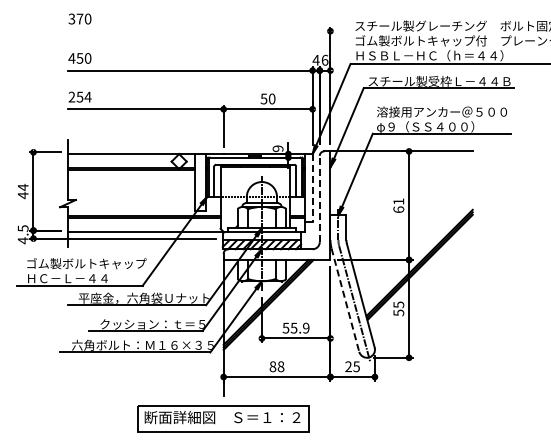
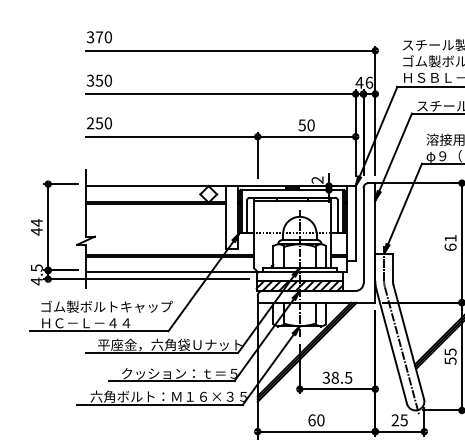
line: (198, 31) -> (229, 51), added
text: (71, 58) -> (90, 80), 450 -> 350
text: (87, 96) -> (107, 122), 254 -> 250
text: (278, 148) -> (318, 179), 9 -> 2
line: (312, 187) -> (355, 222), dashed -> solid
line: (319, 198) -> (363, 234), dashed -> solid
line: (345, 300) -> (391, 347), dashed -> solid
text: (296, 327) -> (337, 377), 55.9 -> 38.5
text: (276, 366) -> (315, 420), 88 -> 60

